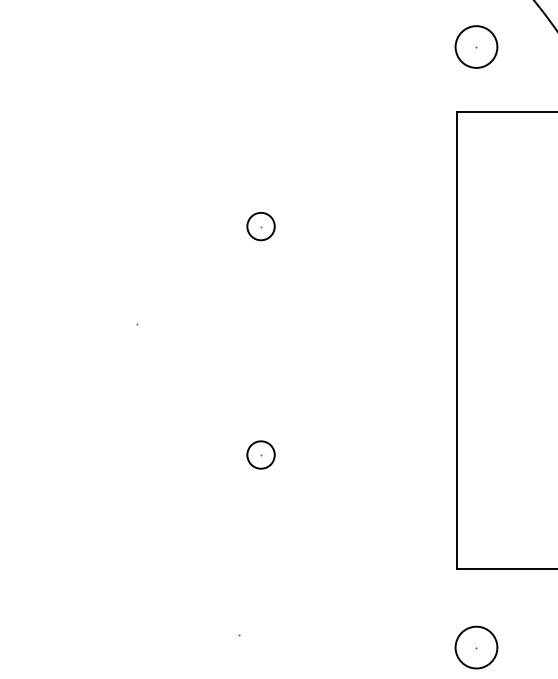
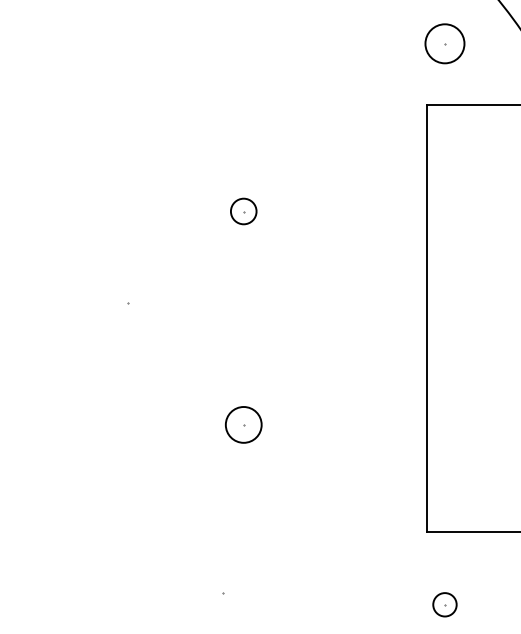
circle: (260, 454) -> (243, 424), size x1.4
circle: (476, 647) -> (444, 604), size x0.6

